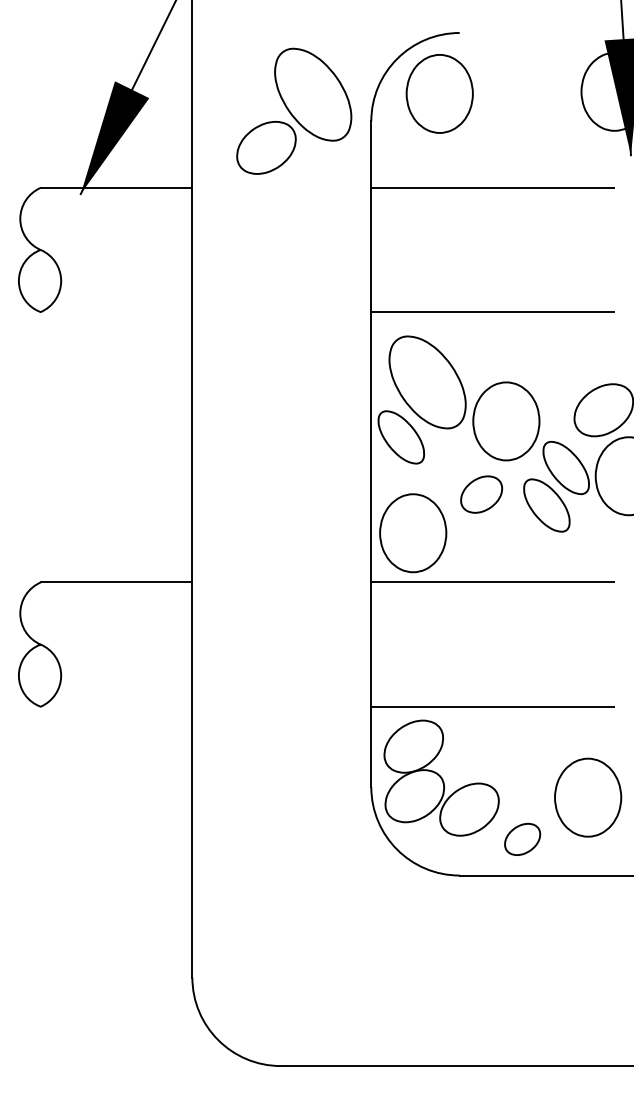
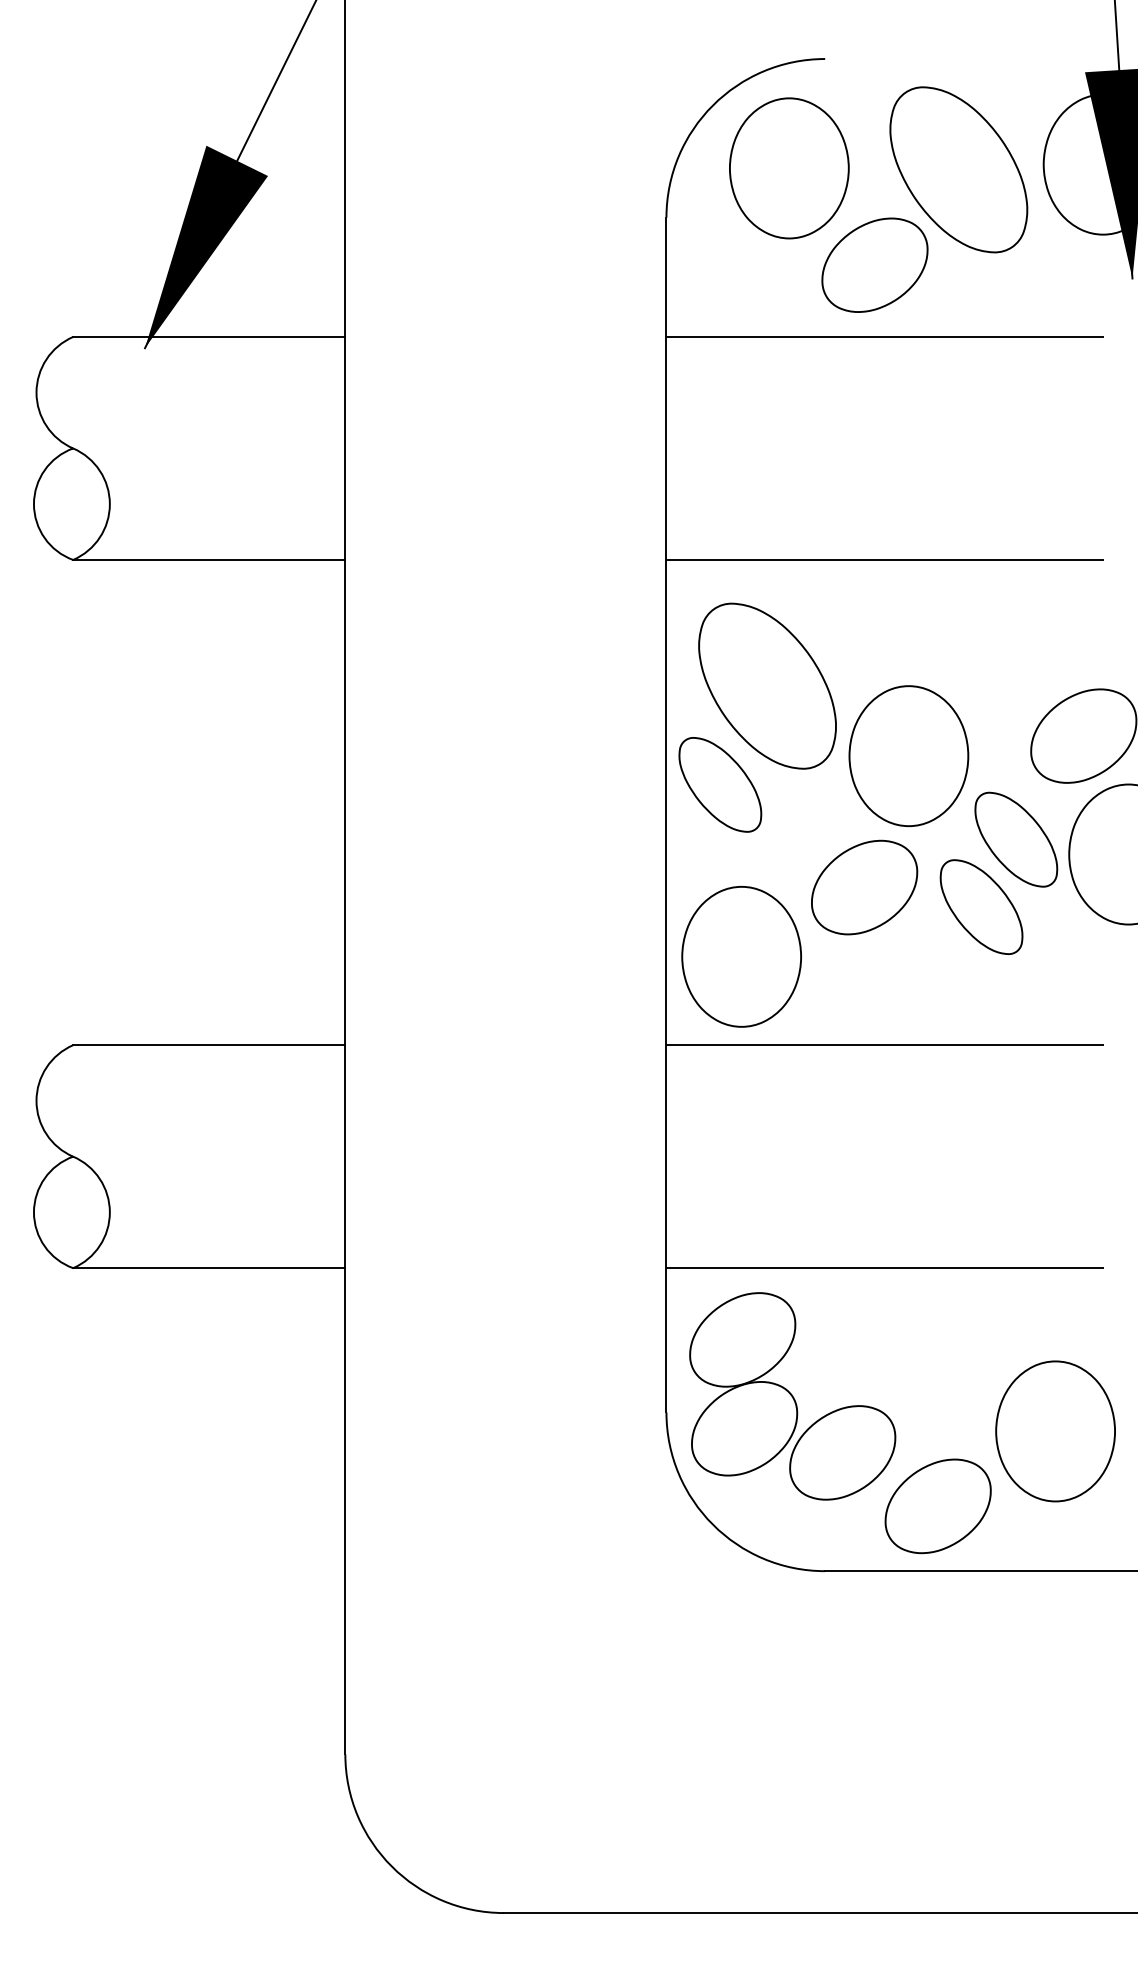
part: (294, 110) -> (925, 198), moved
line: (116, 312) -> (209, 560), added
part: (481, 494) -> (864, 887), size x1.43
line: (116, 706) -> (209, 1267), added
part: (522, 839) -> (937, 1506), size x1.67

